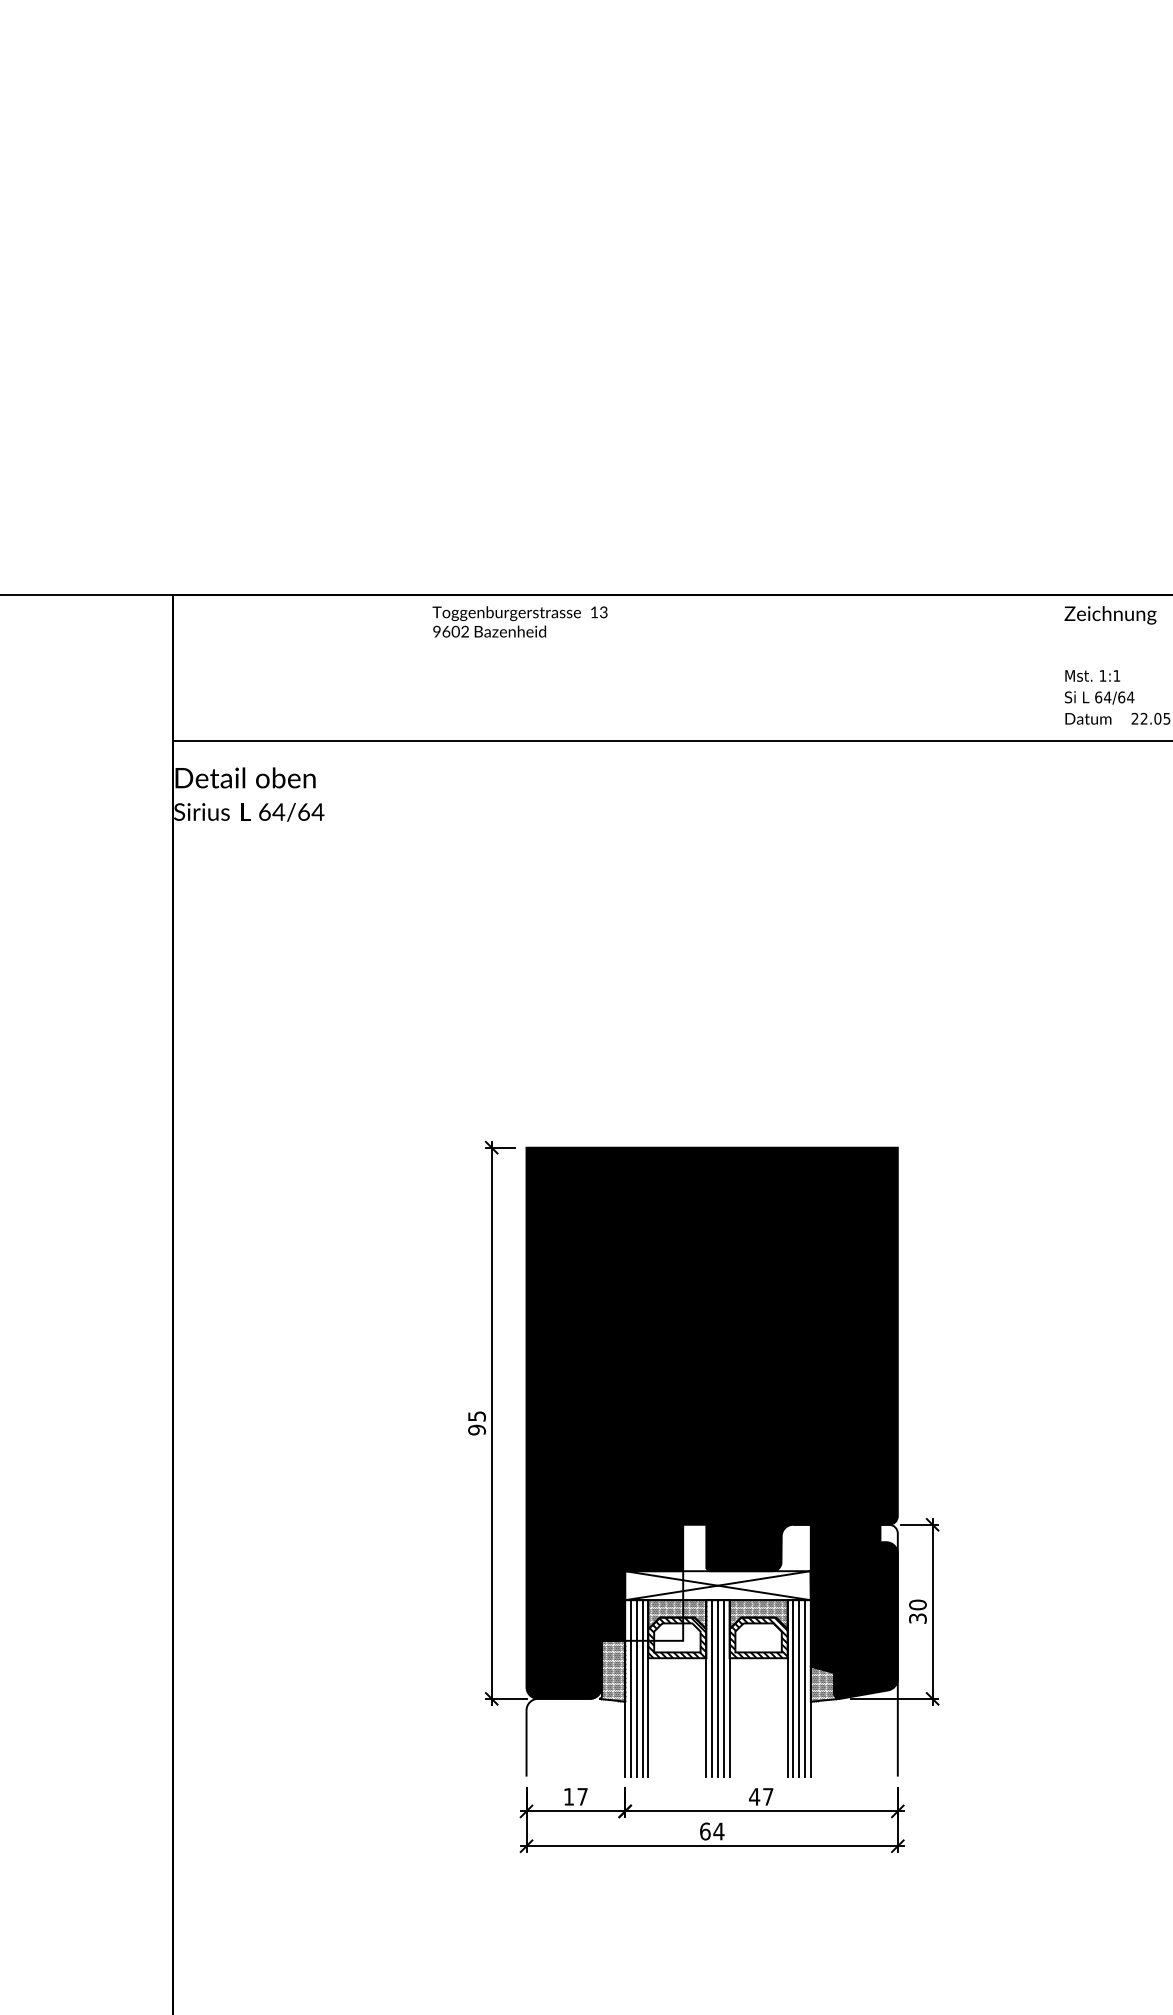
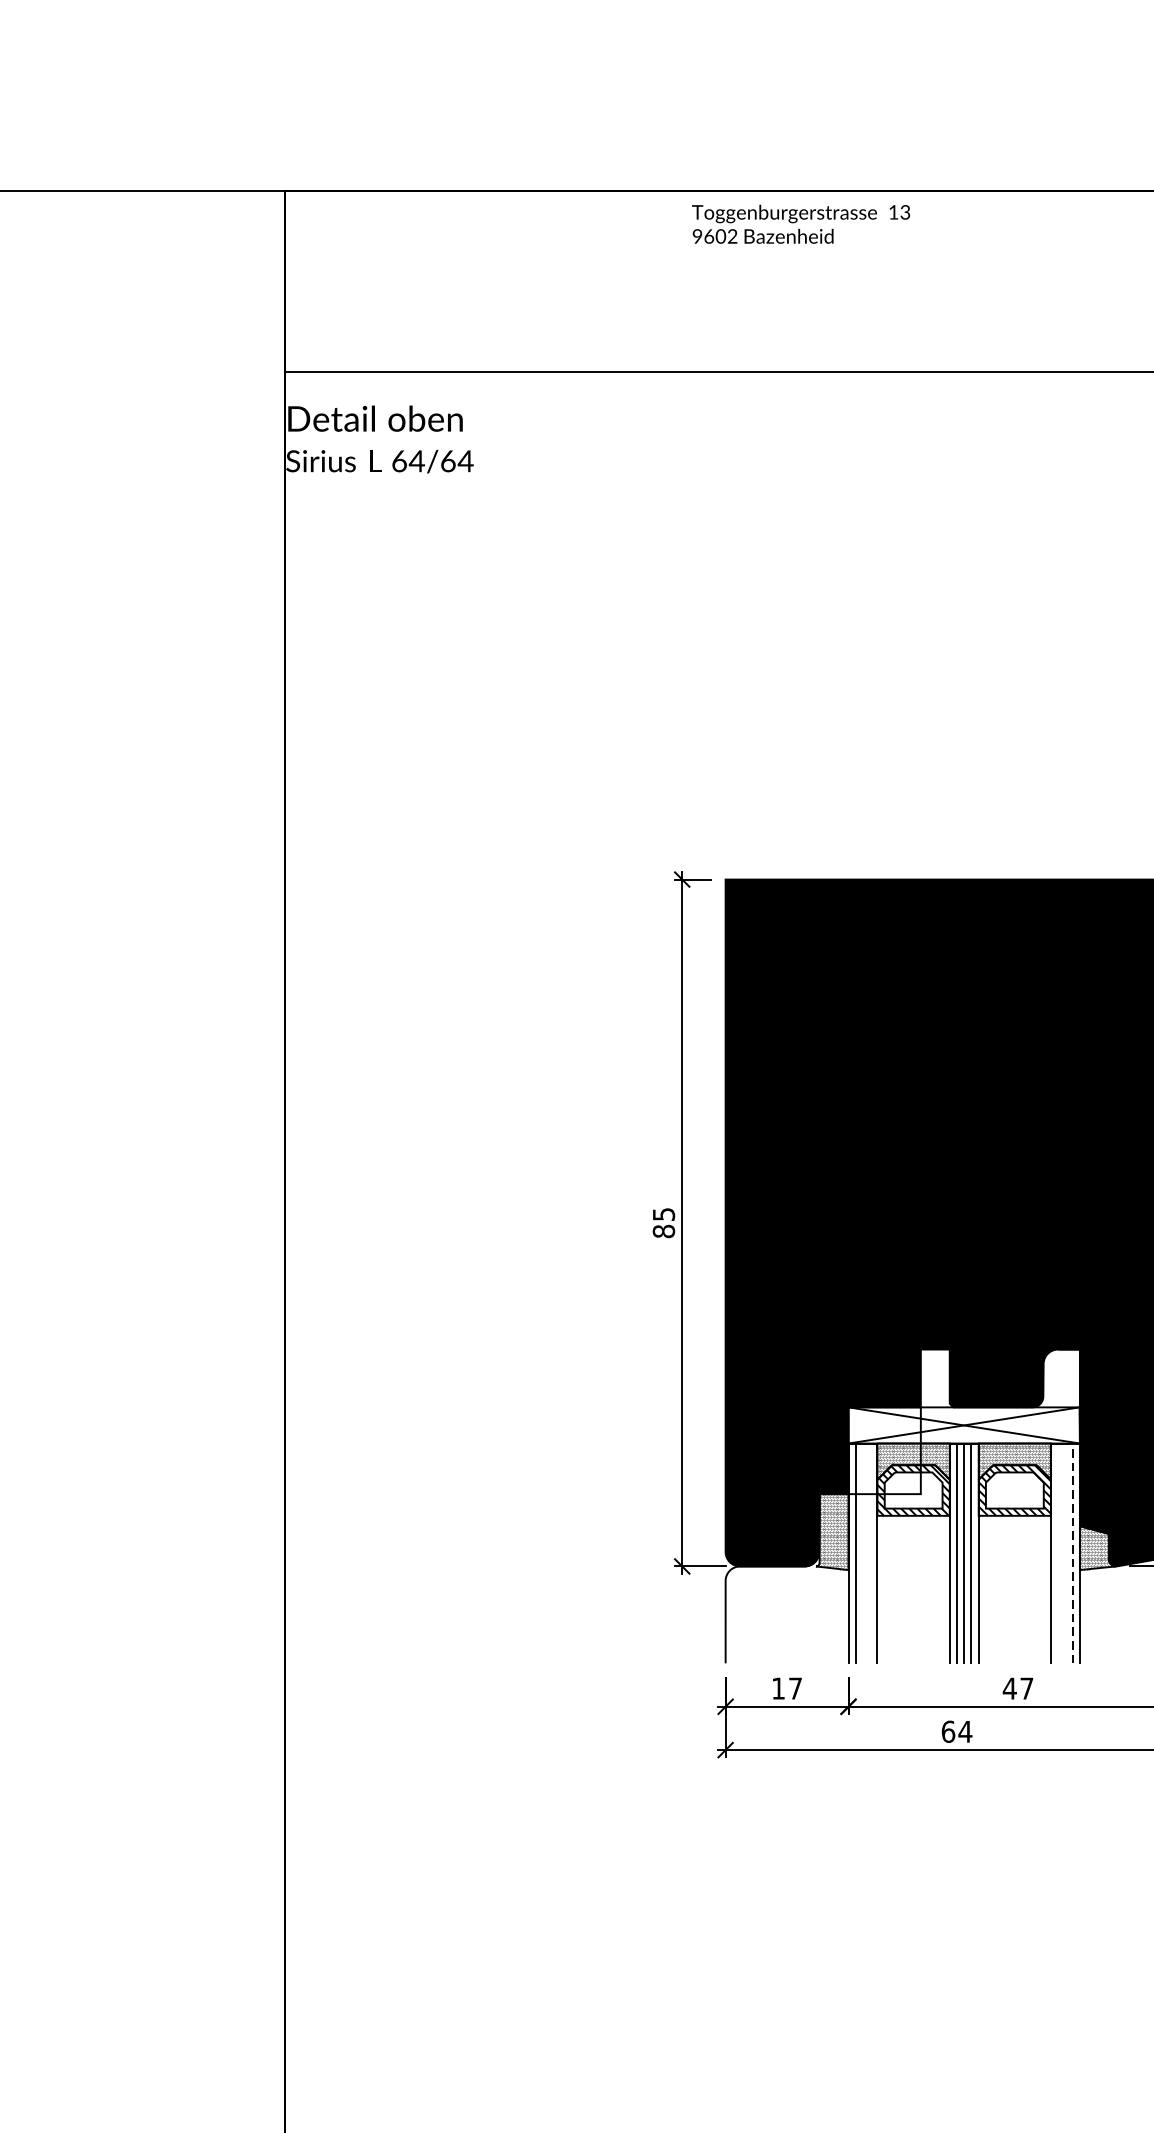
text: (519, 621) -> (800, 223), moved
text: (476, 1429) -> (663, 1230), 95 -> 85
line: (805, 1687) -> (1073, 1552), solid -> dashed
line: (636, 1688) -> (862, 1553), removed
line: (642, 1688) -> (870, 1553), removed
line: (793, 1688) -> (1058, 1553), removed
line: (799, 1688) -> (1065, 1553), removed

